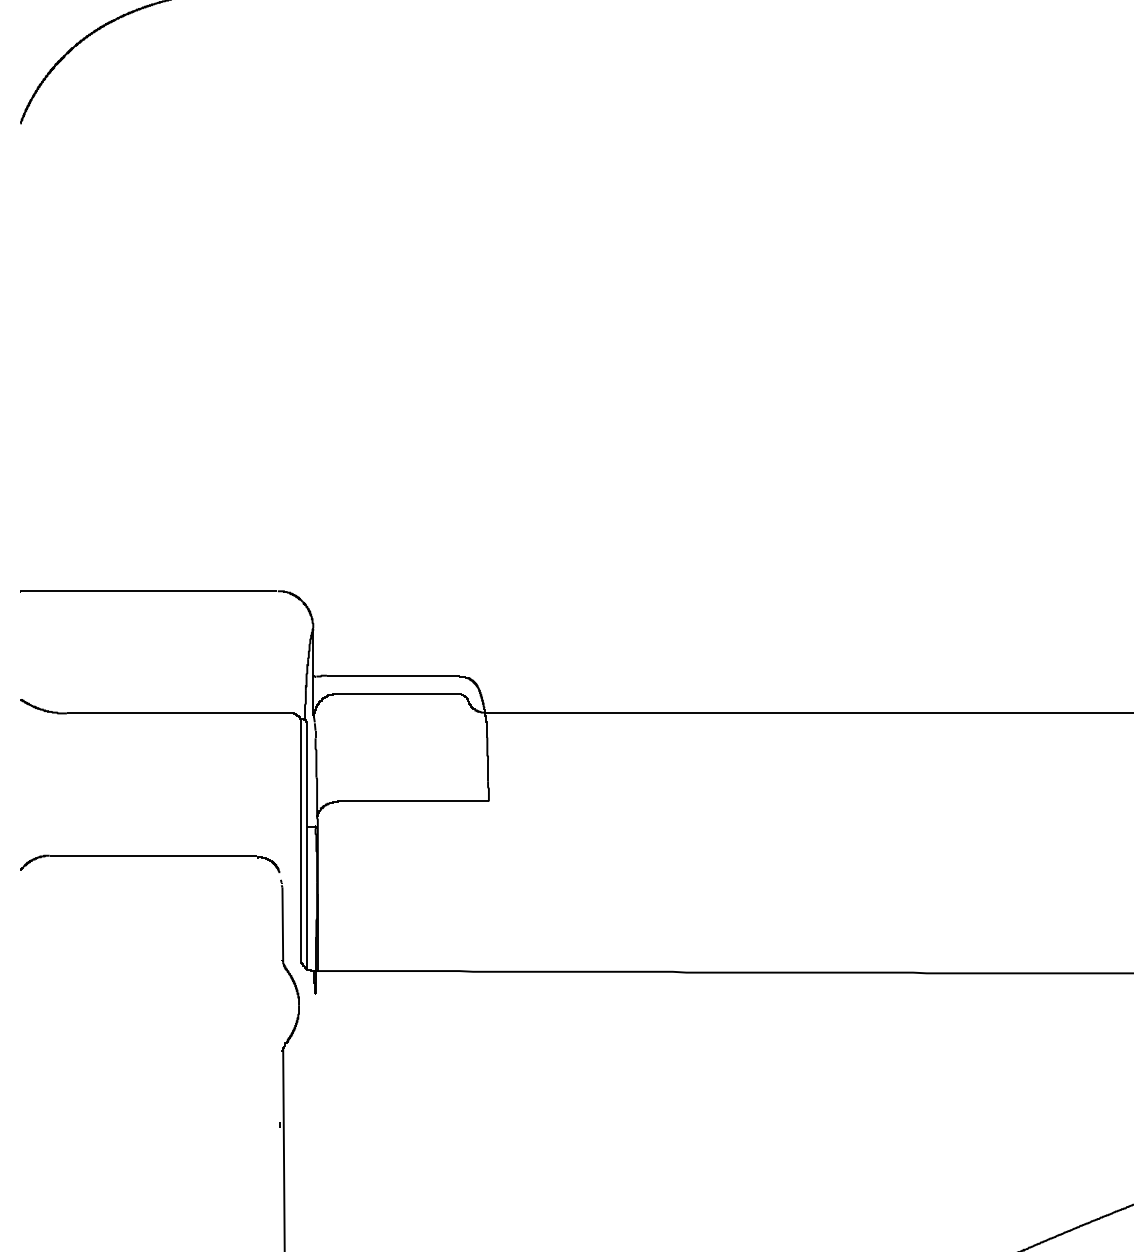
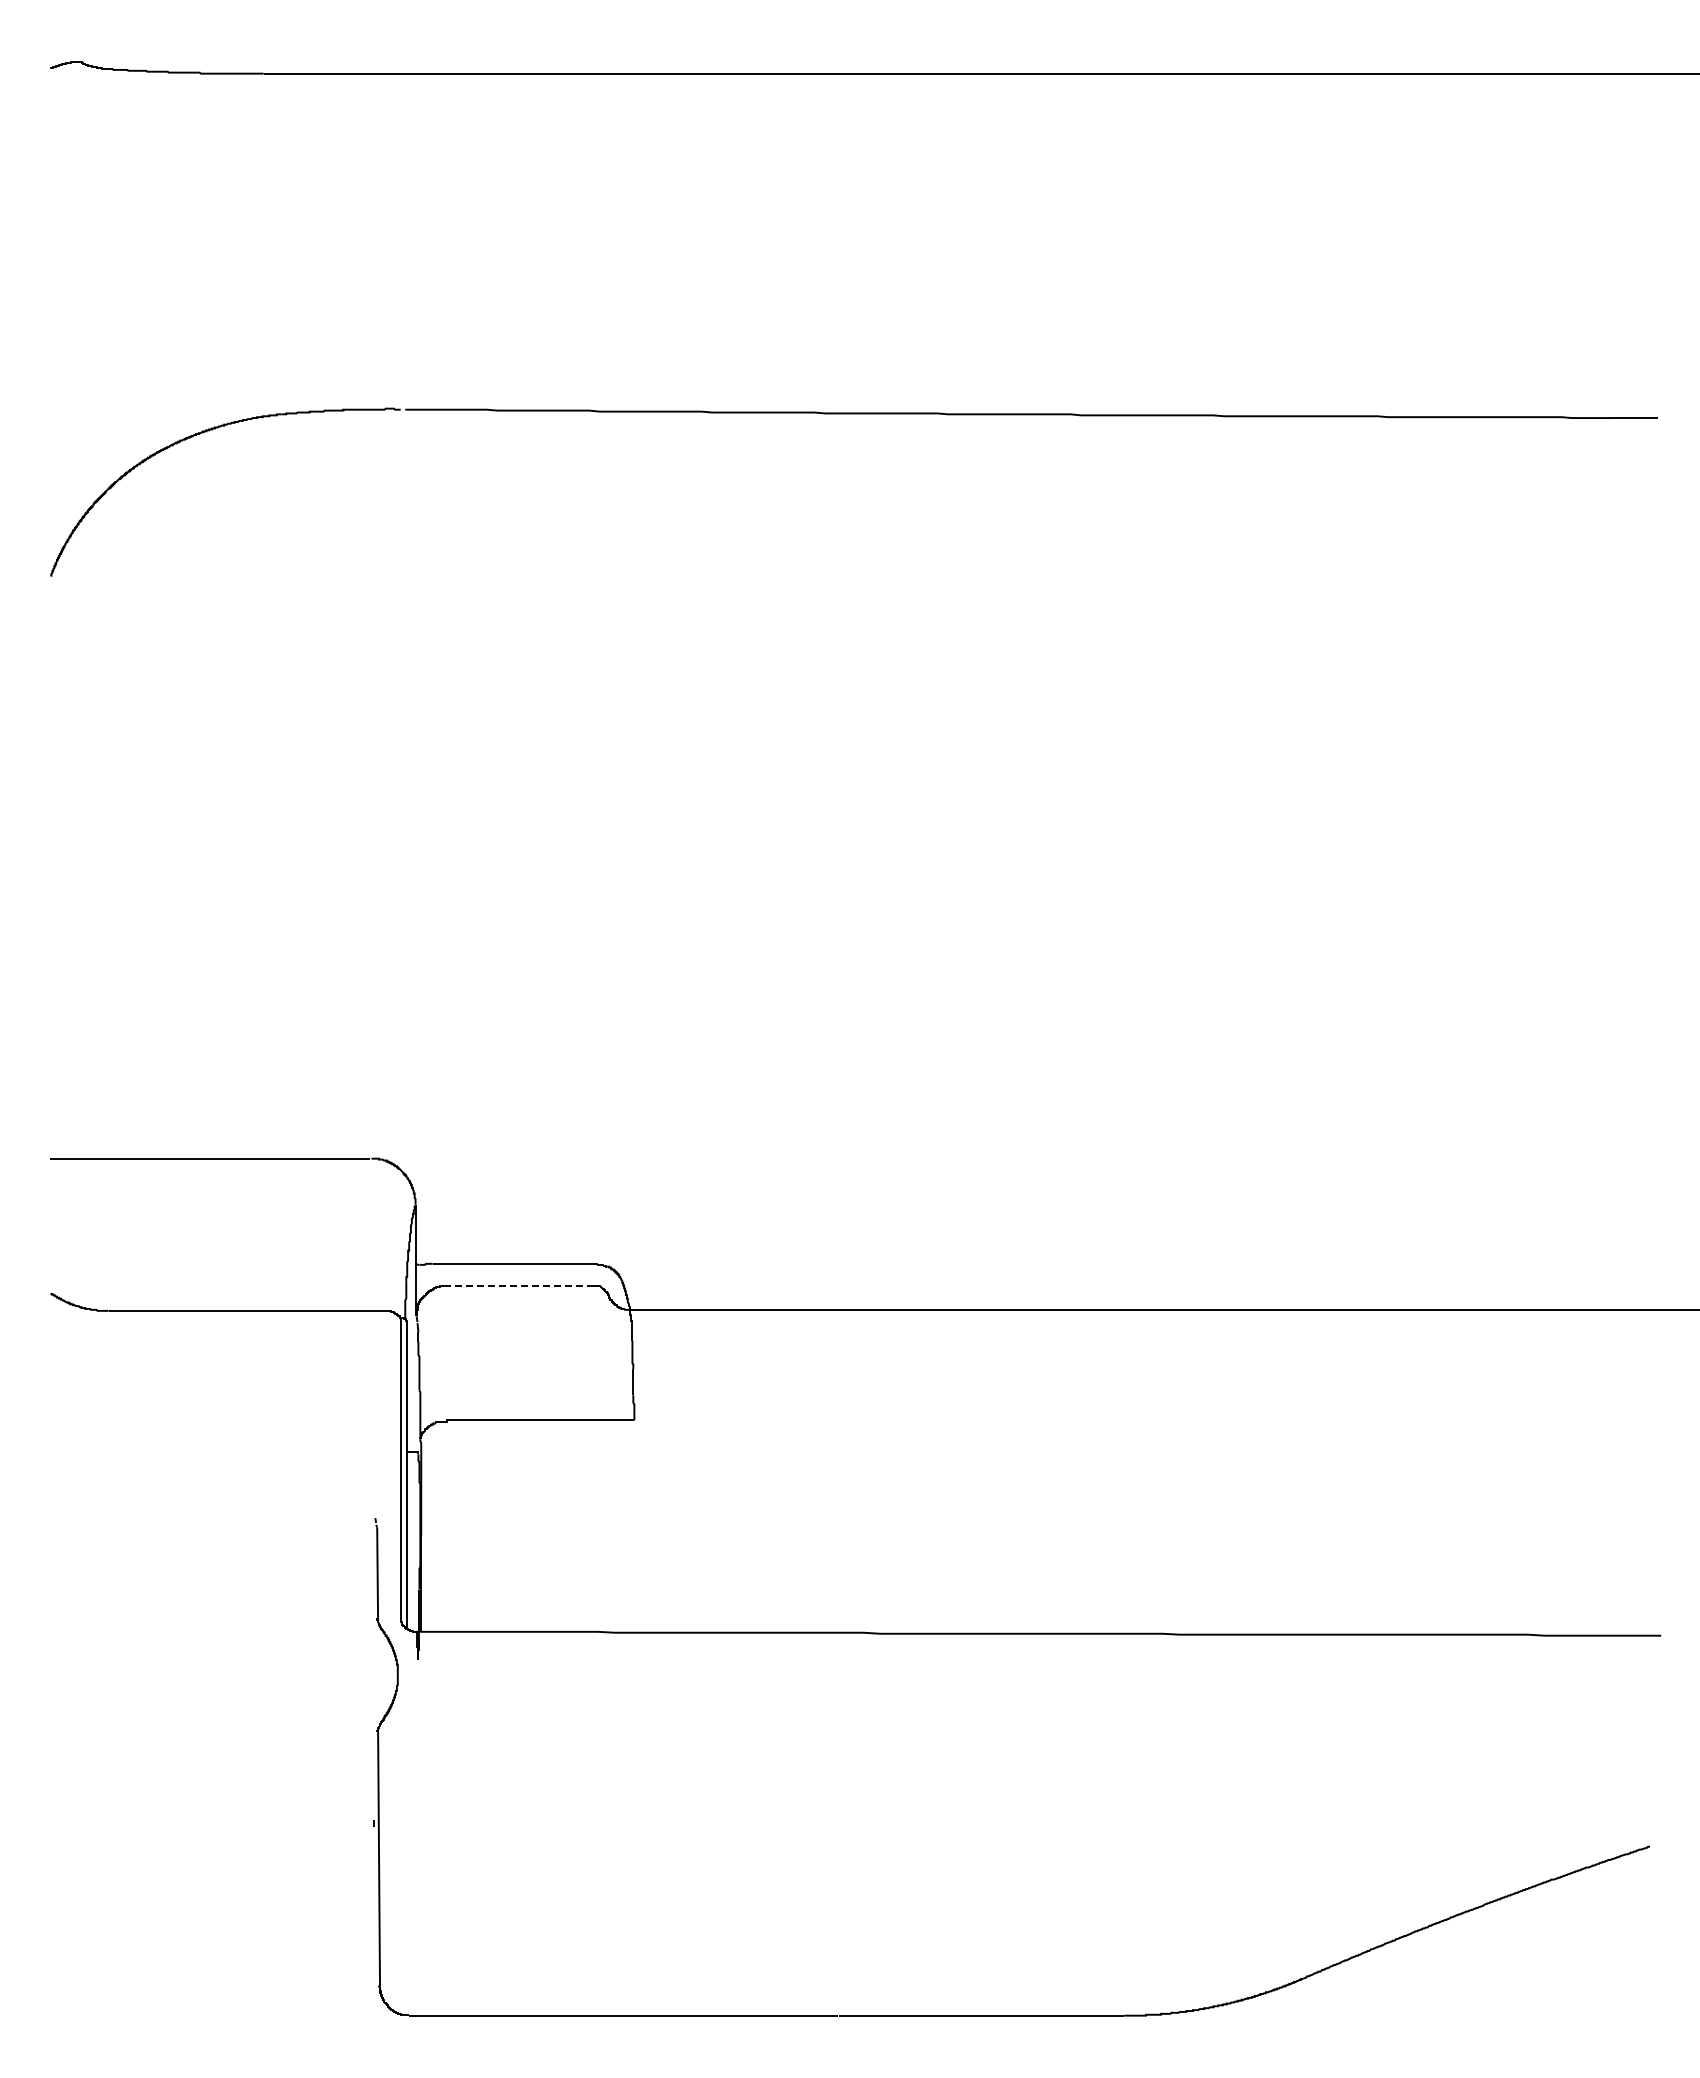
line: (397, 693) -> (520, 1286), solid -> dashed
part: (150, 856) -> (212, 1488), removed

